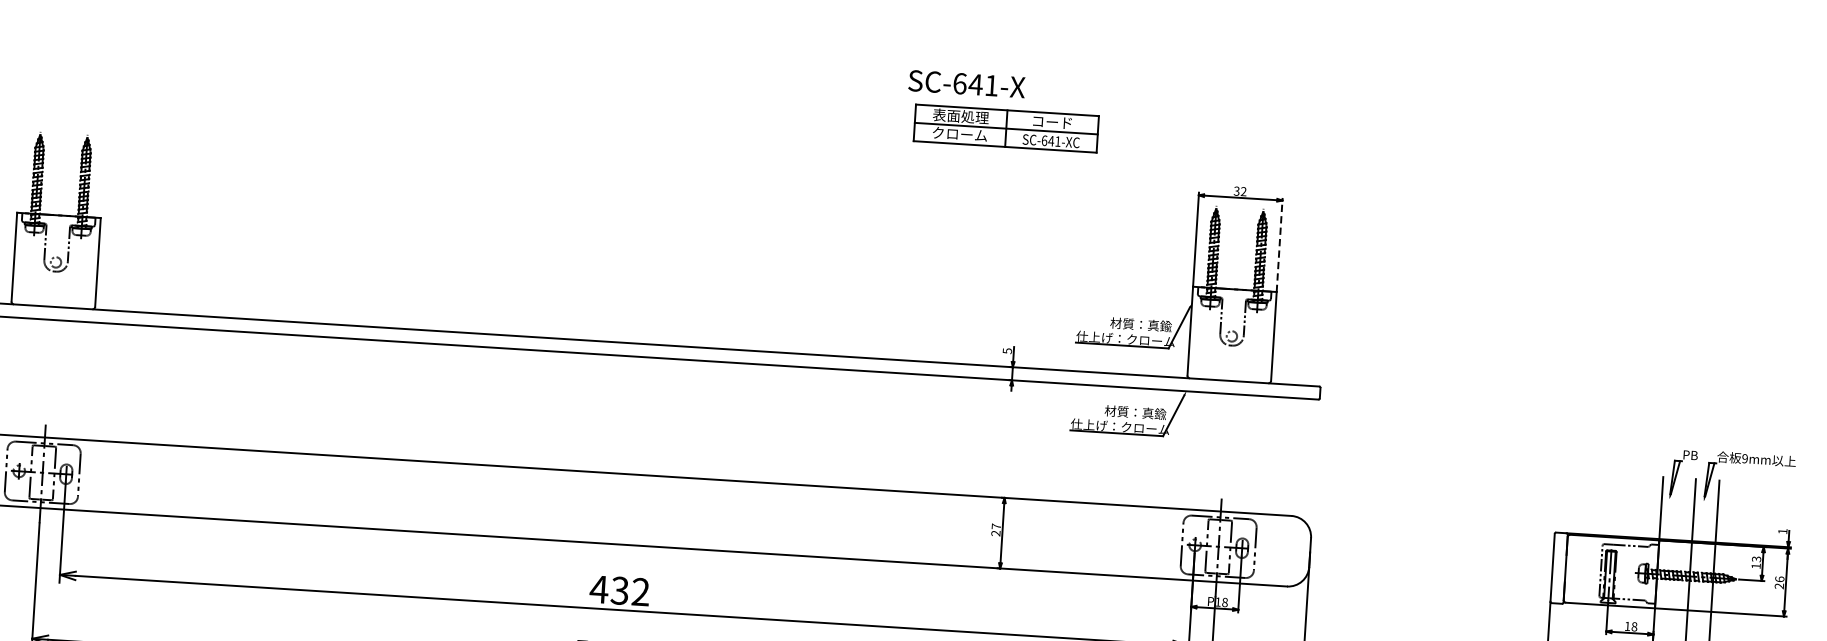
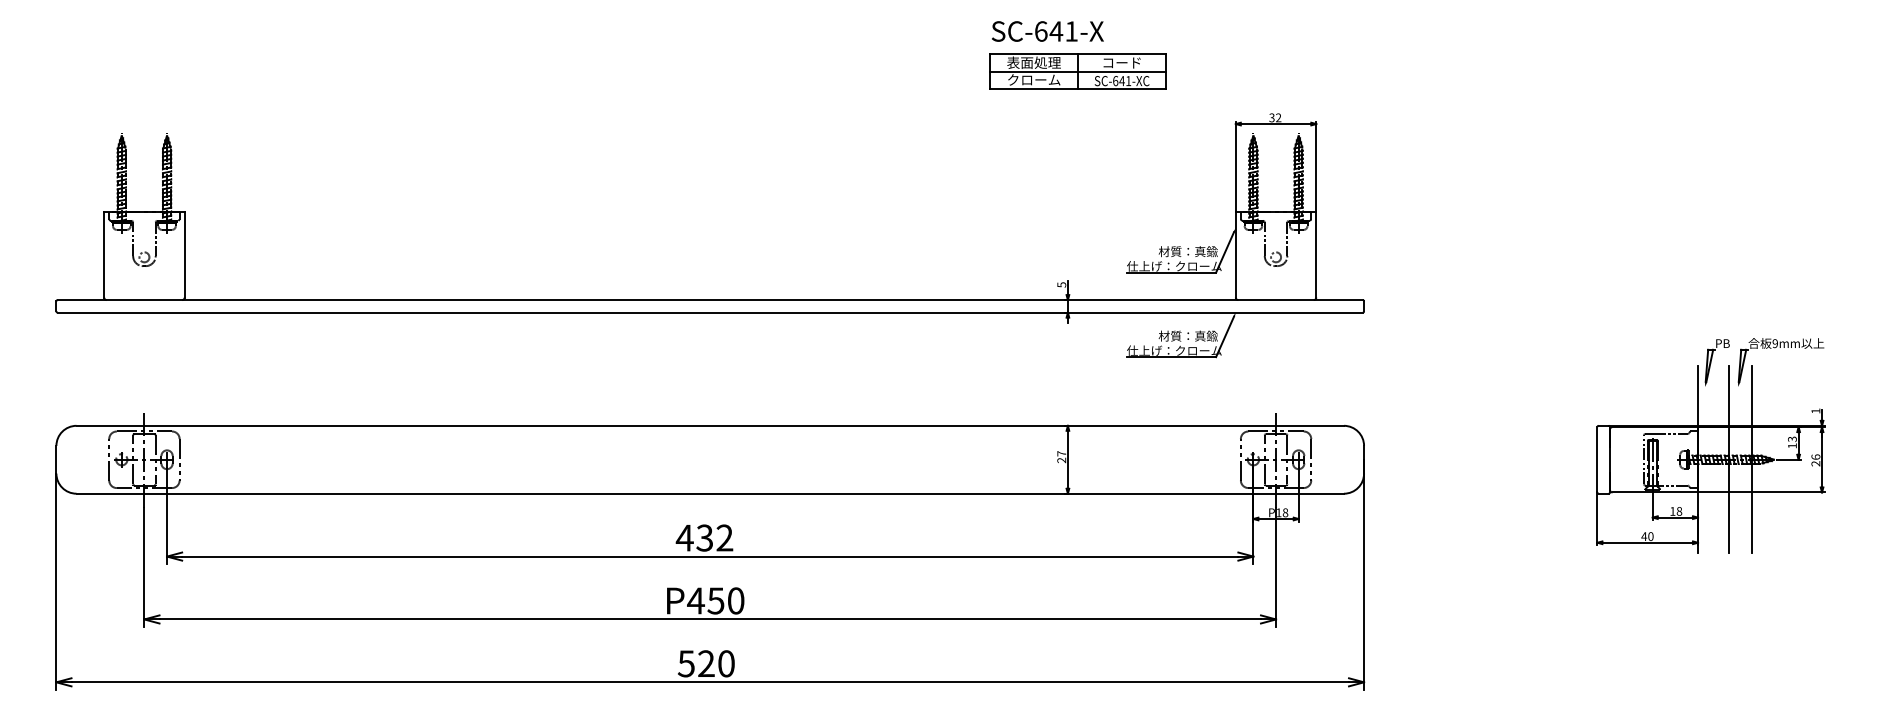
text: (966, 84) -> (1047, 31), moved
part: (1005, 128) -> (1077, 71), moved
line: (1279, 244) -> (1316, 166), dashed -> solid

